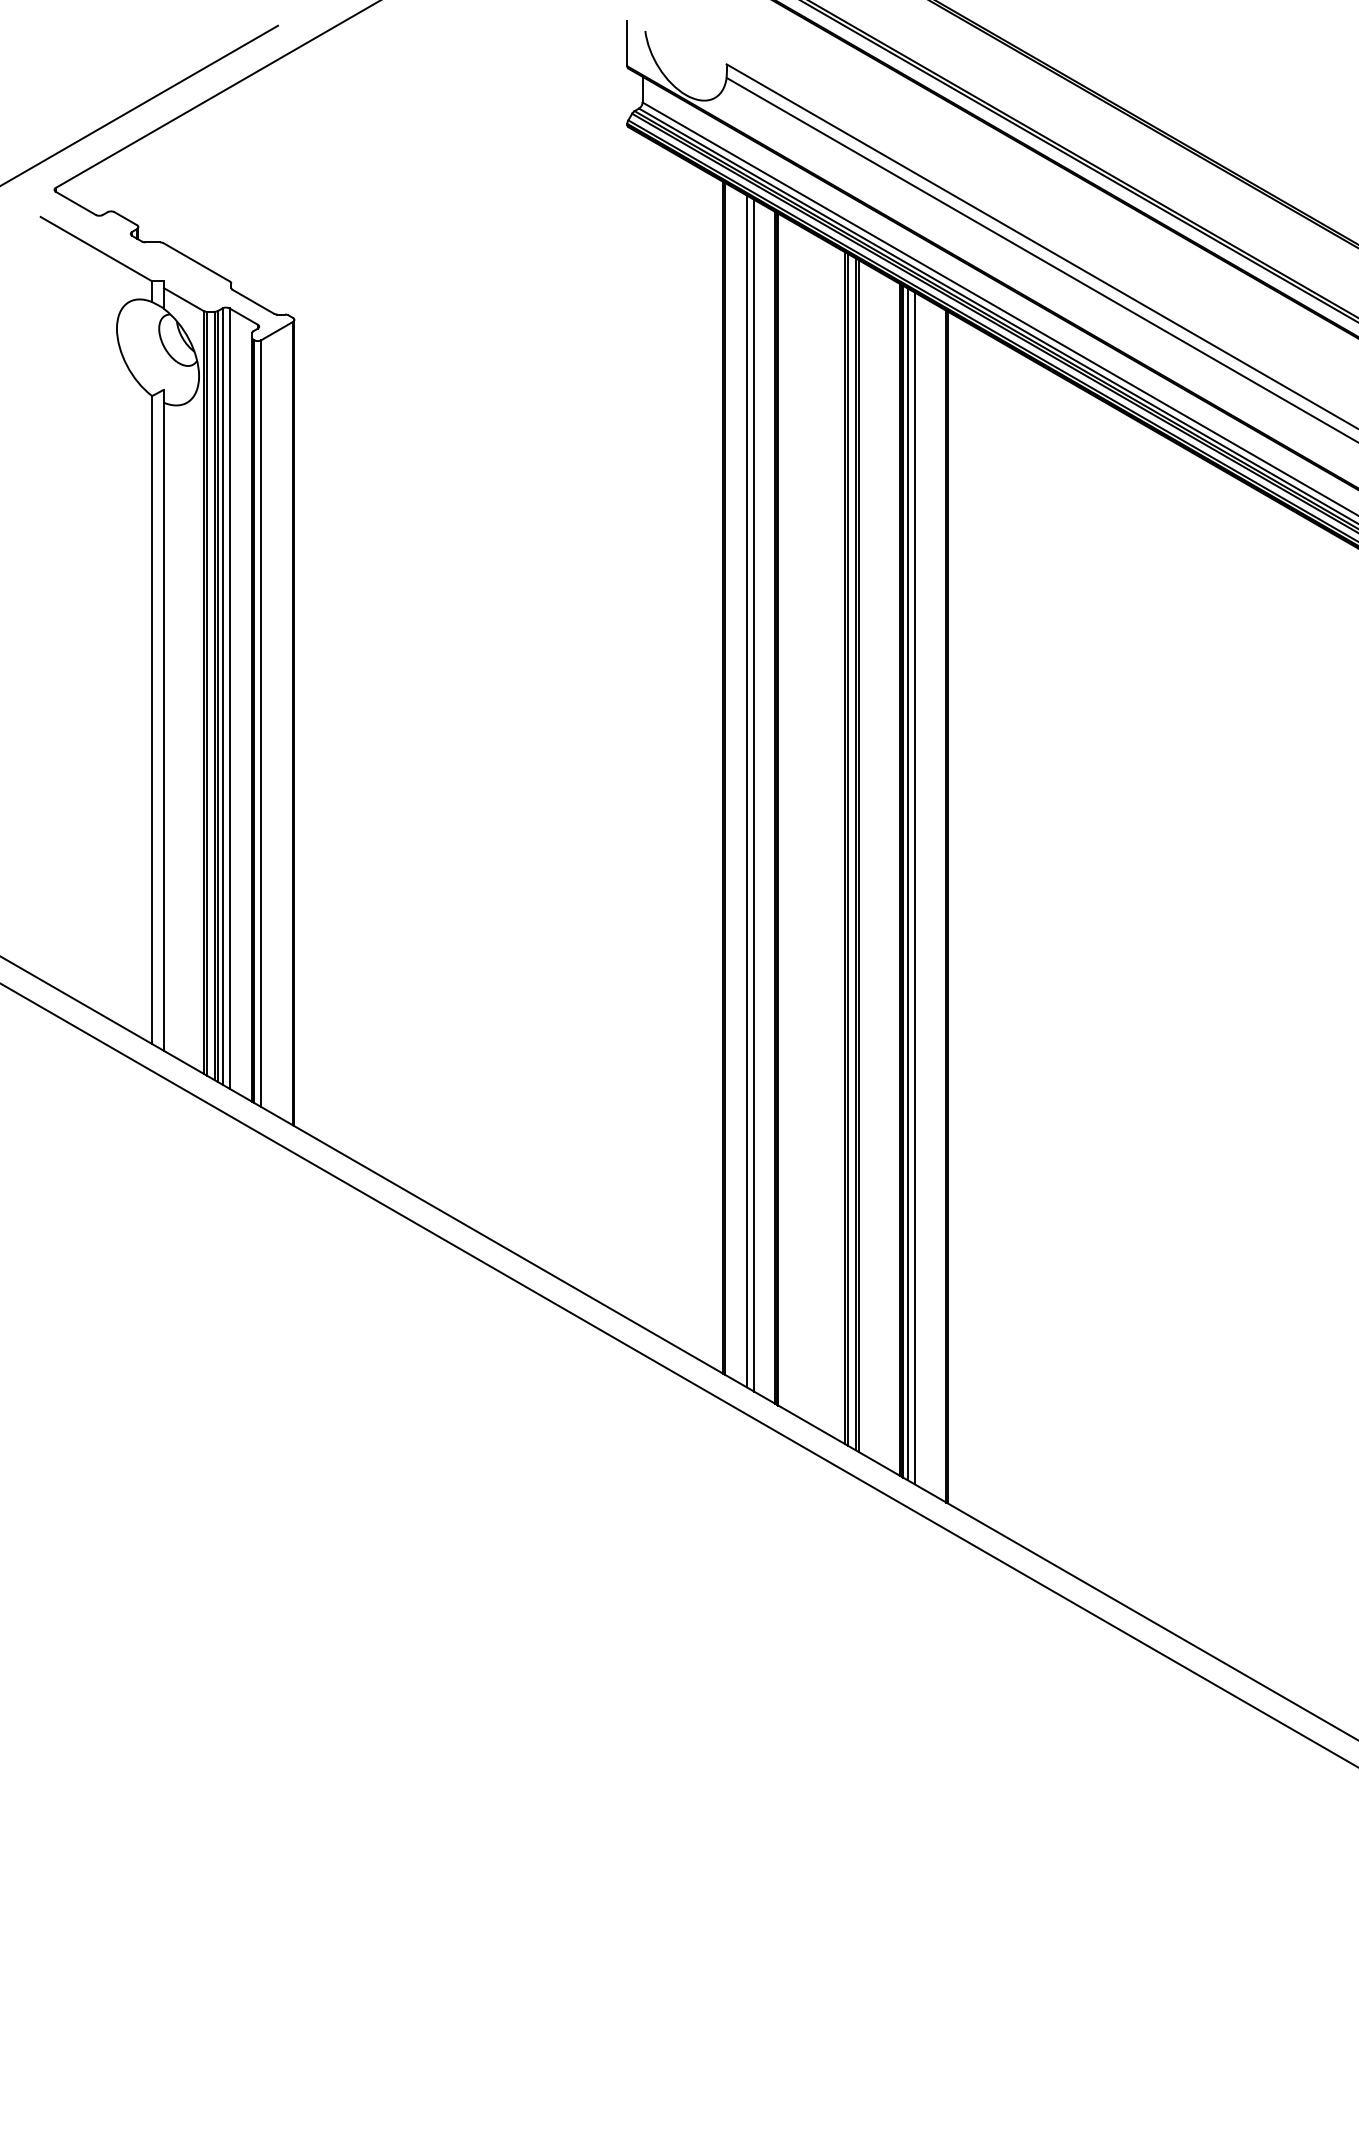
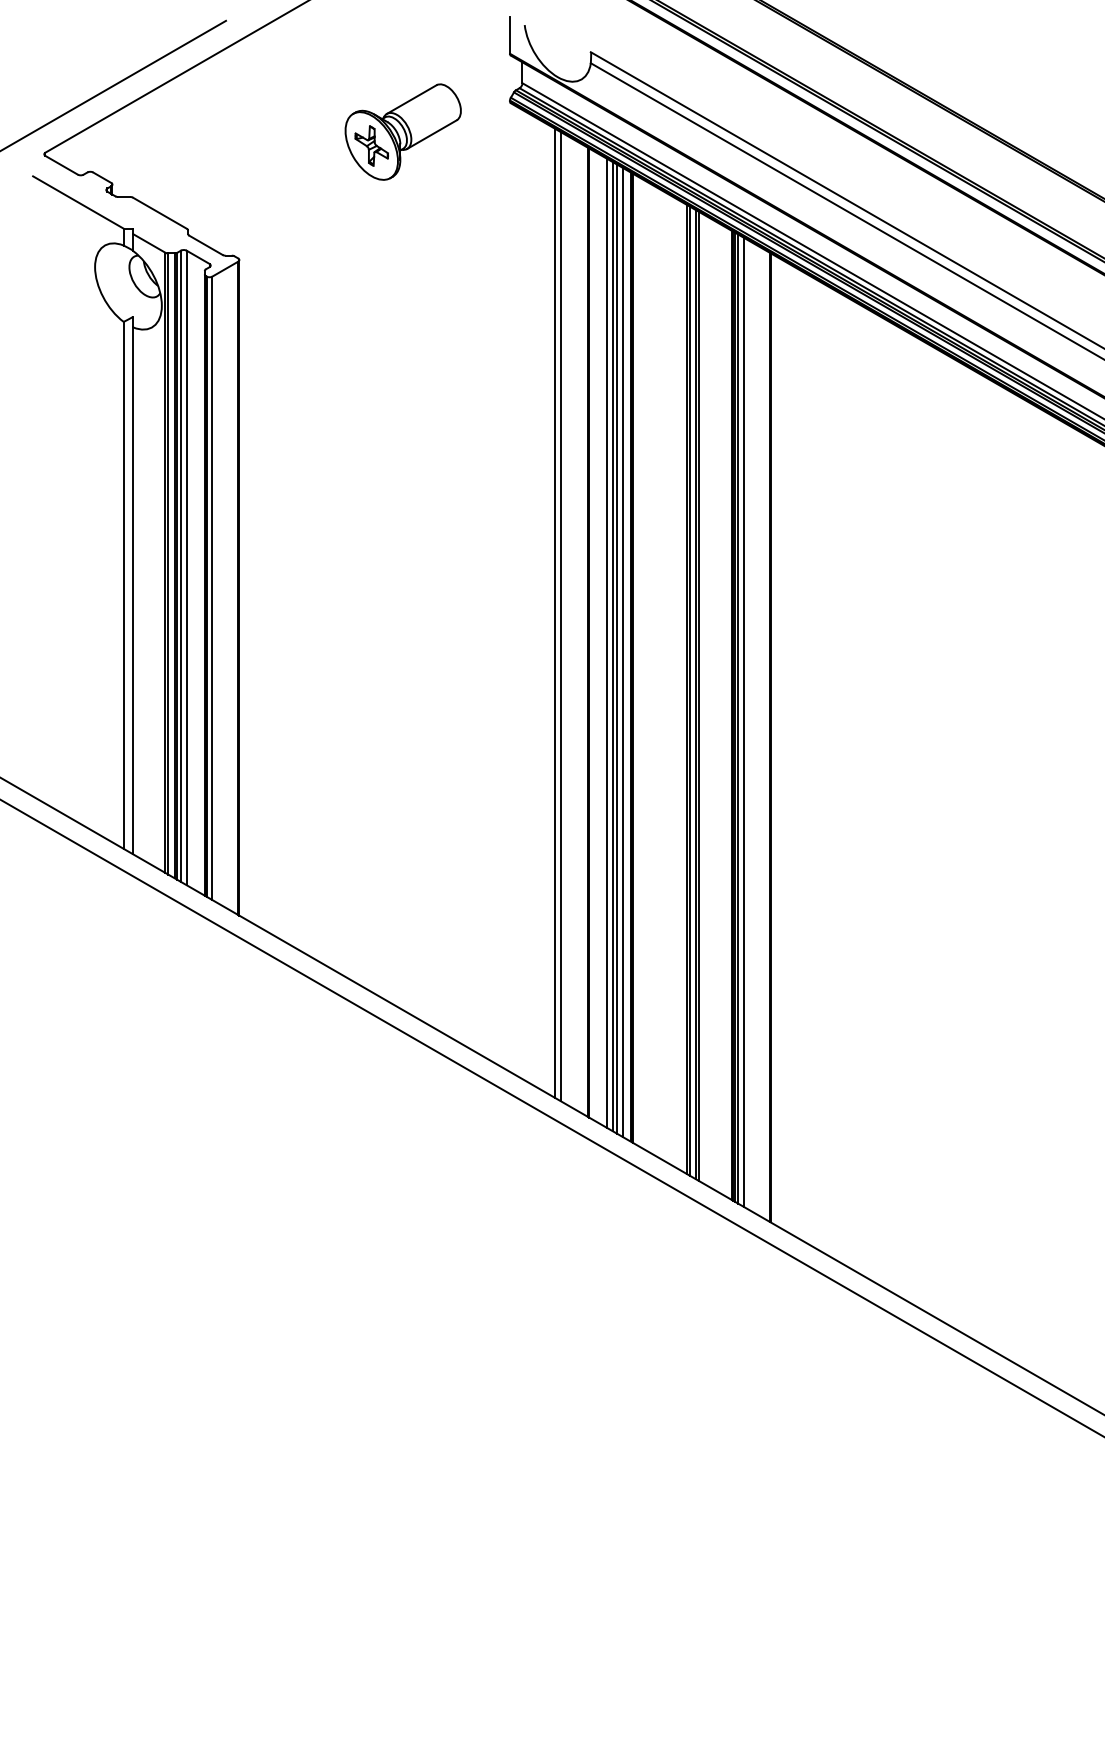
part: (495, 161) -> (402, 131), added
line: (681, 753) -> (554, 612), added
line: (689, 758) -> (560, 616), added
line: (758, 797) -> (616, 648), added
line: (765, 801) -> (622, 651), added

